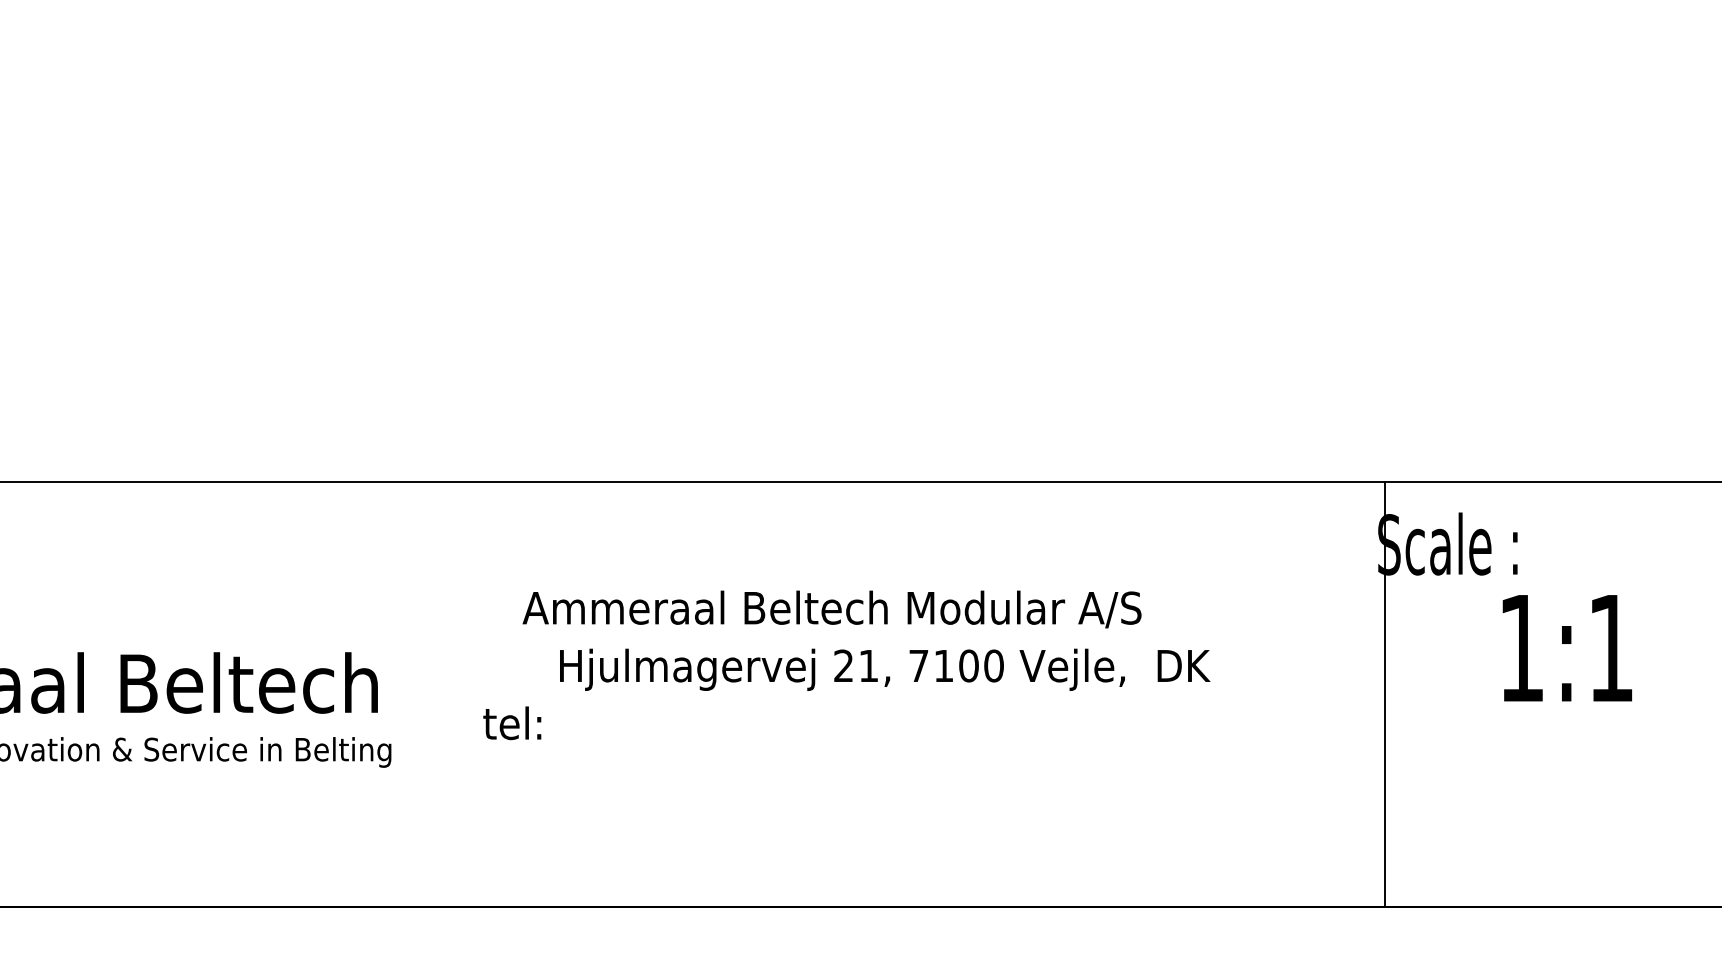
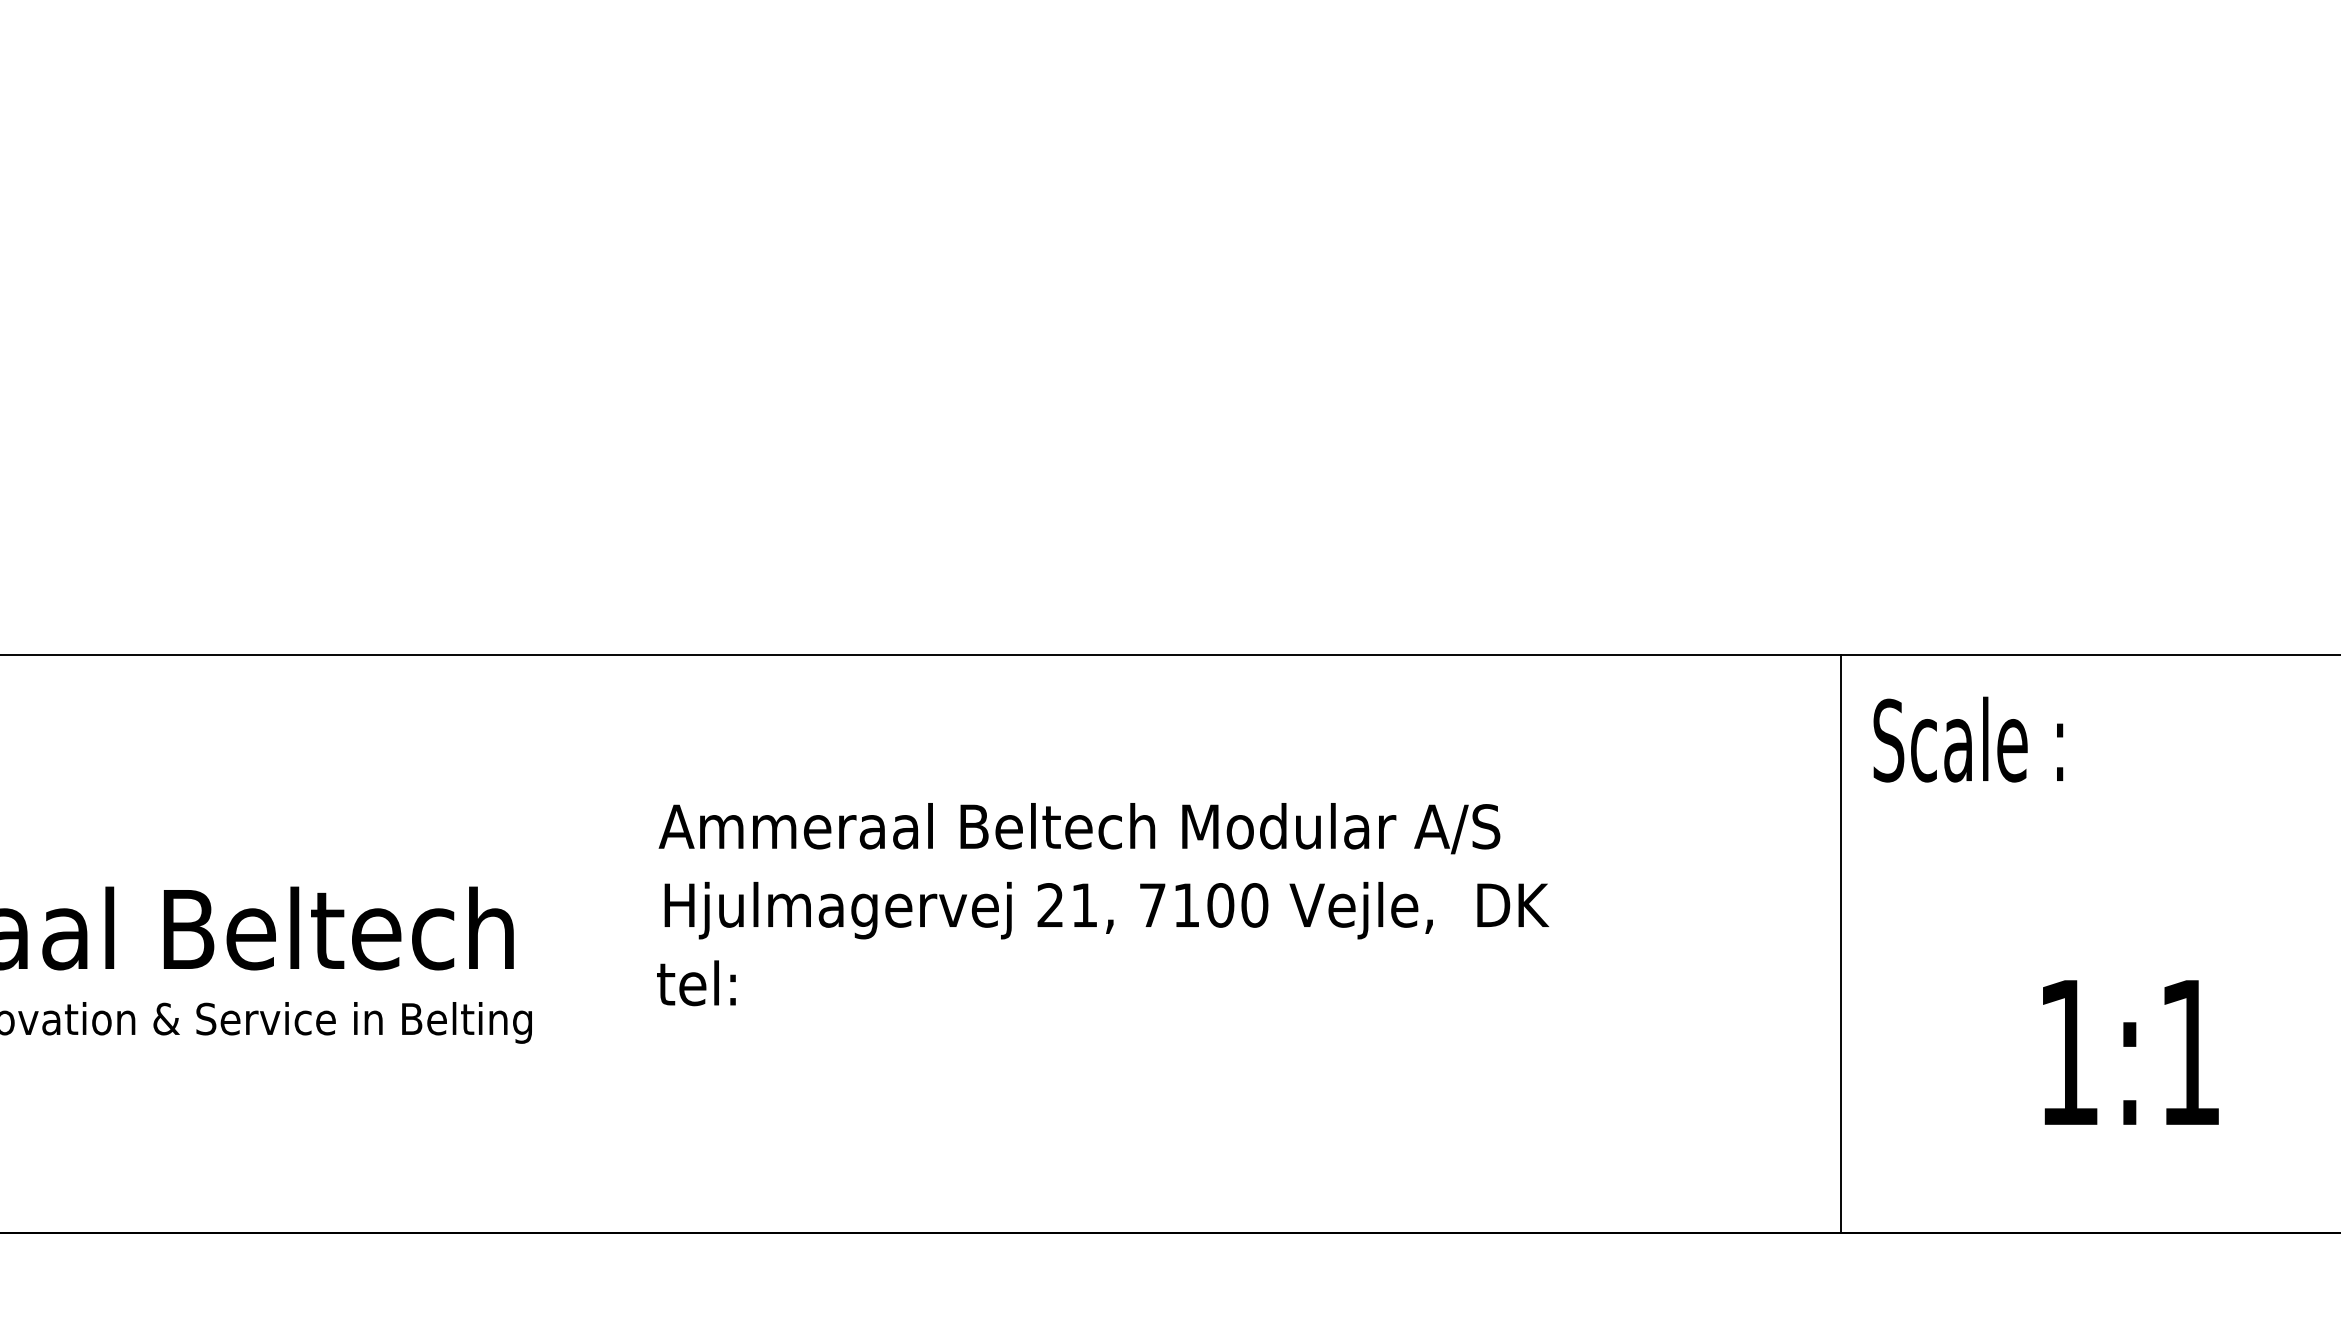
text: (831, 609) -> (1078, 828), moved
text: (1567, 648) -> (2130, 1052), moved
text: (885, 669) -> (1107, 910), moved
line: (1384, 694) -> (1840, 944), moved

